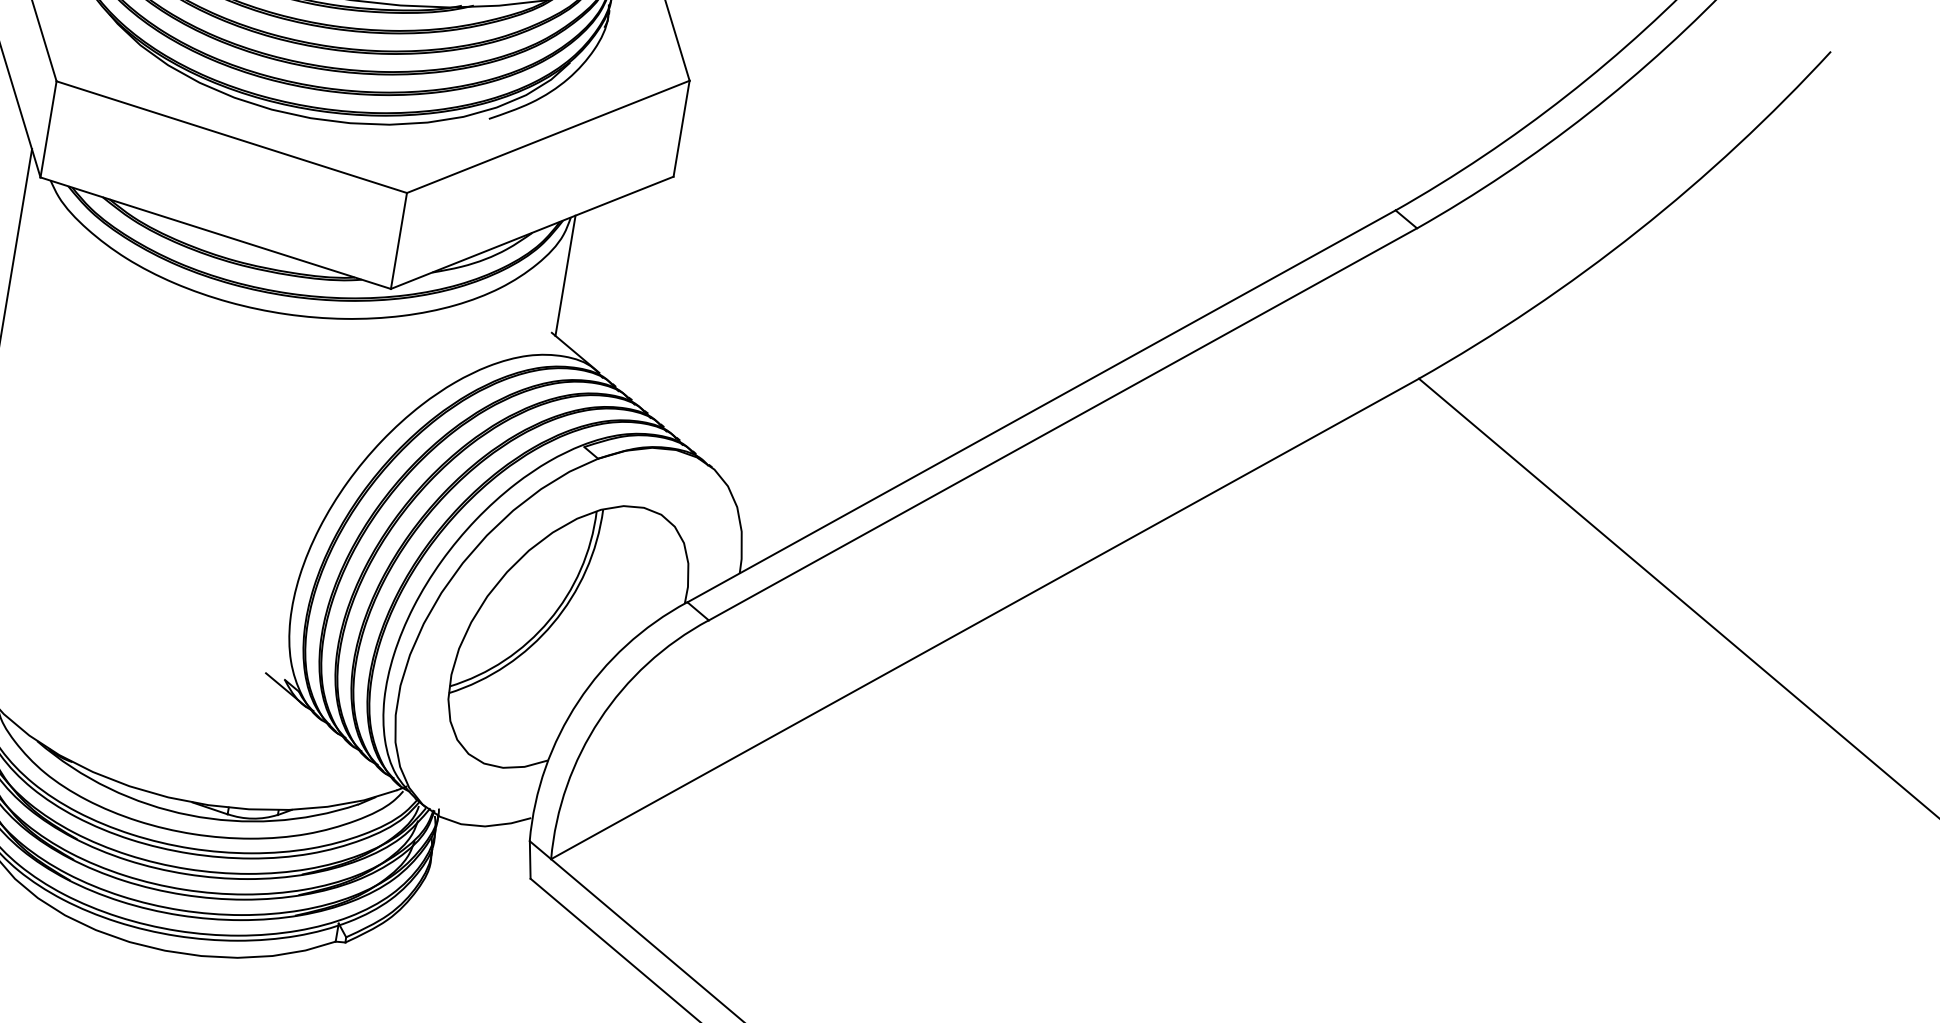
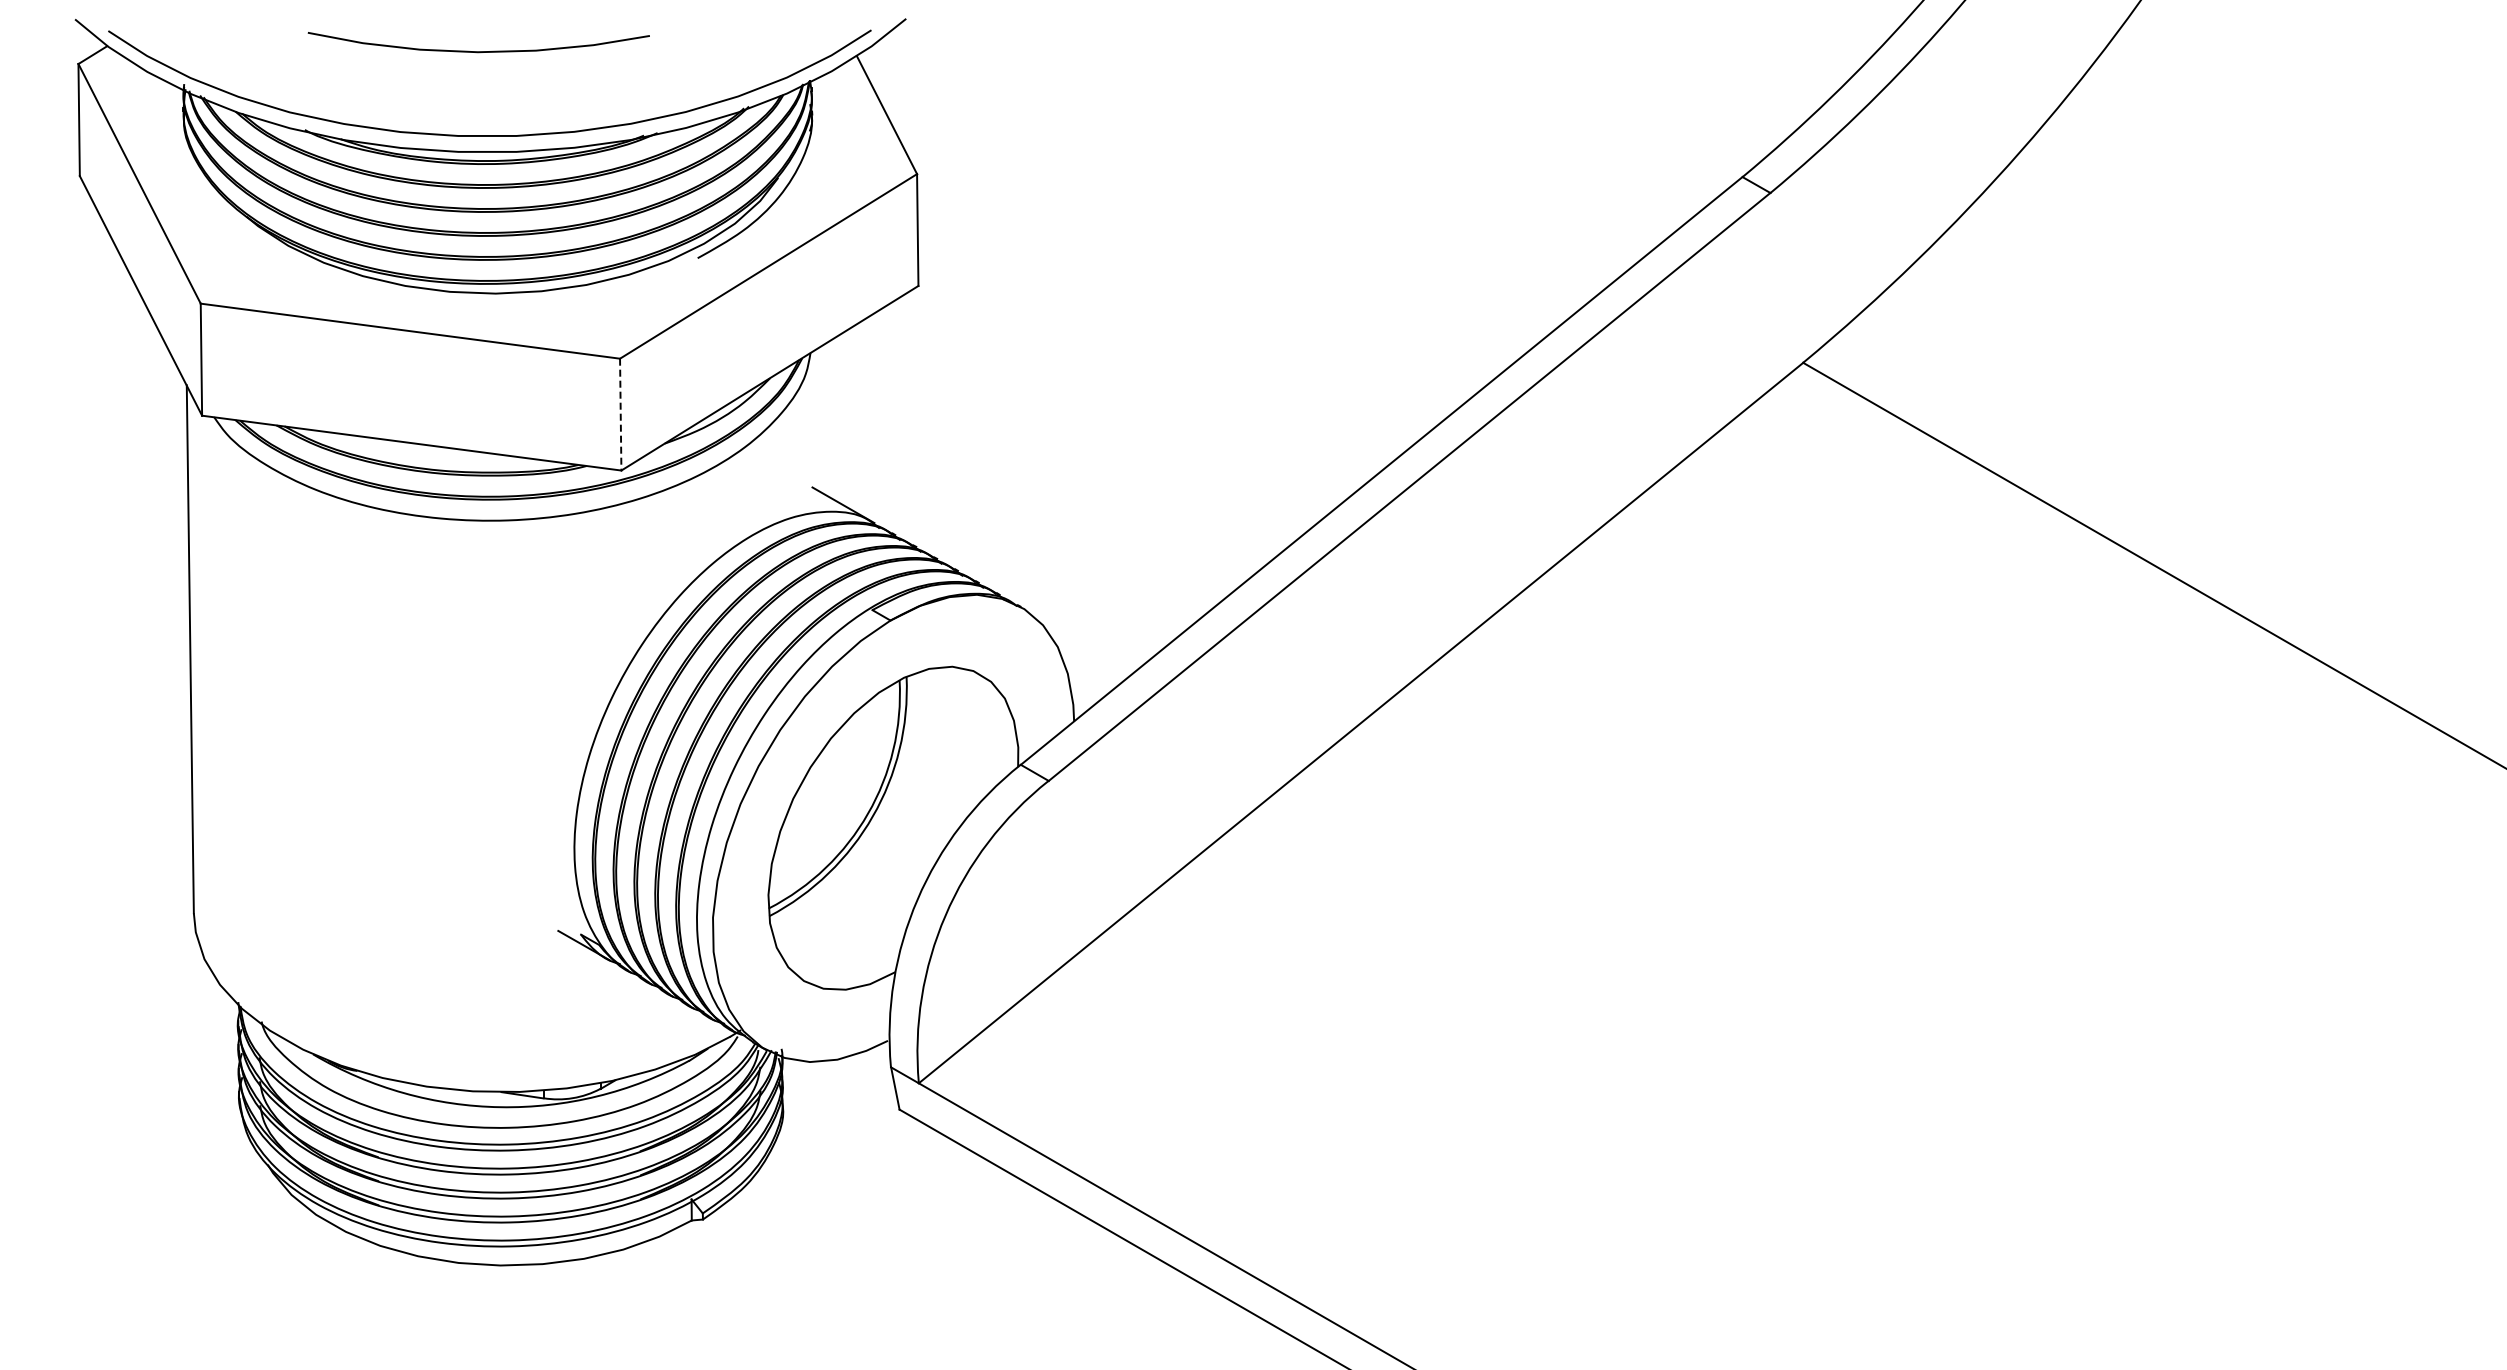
line: (398, 240) -> (620, 414), solid -> dashed
line: (565, 276) -> (816, 420), removed

